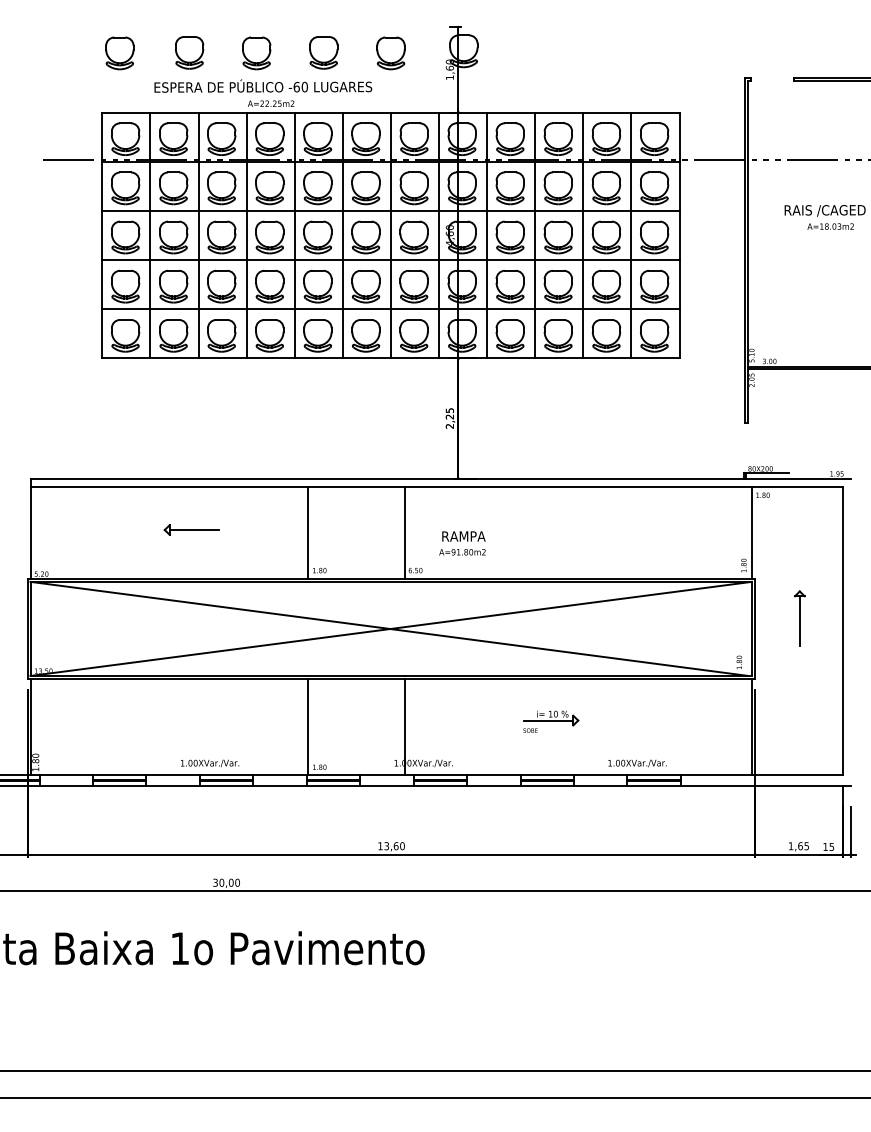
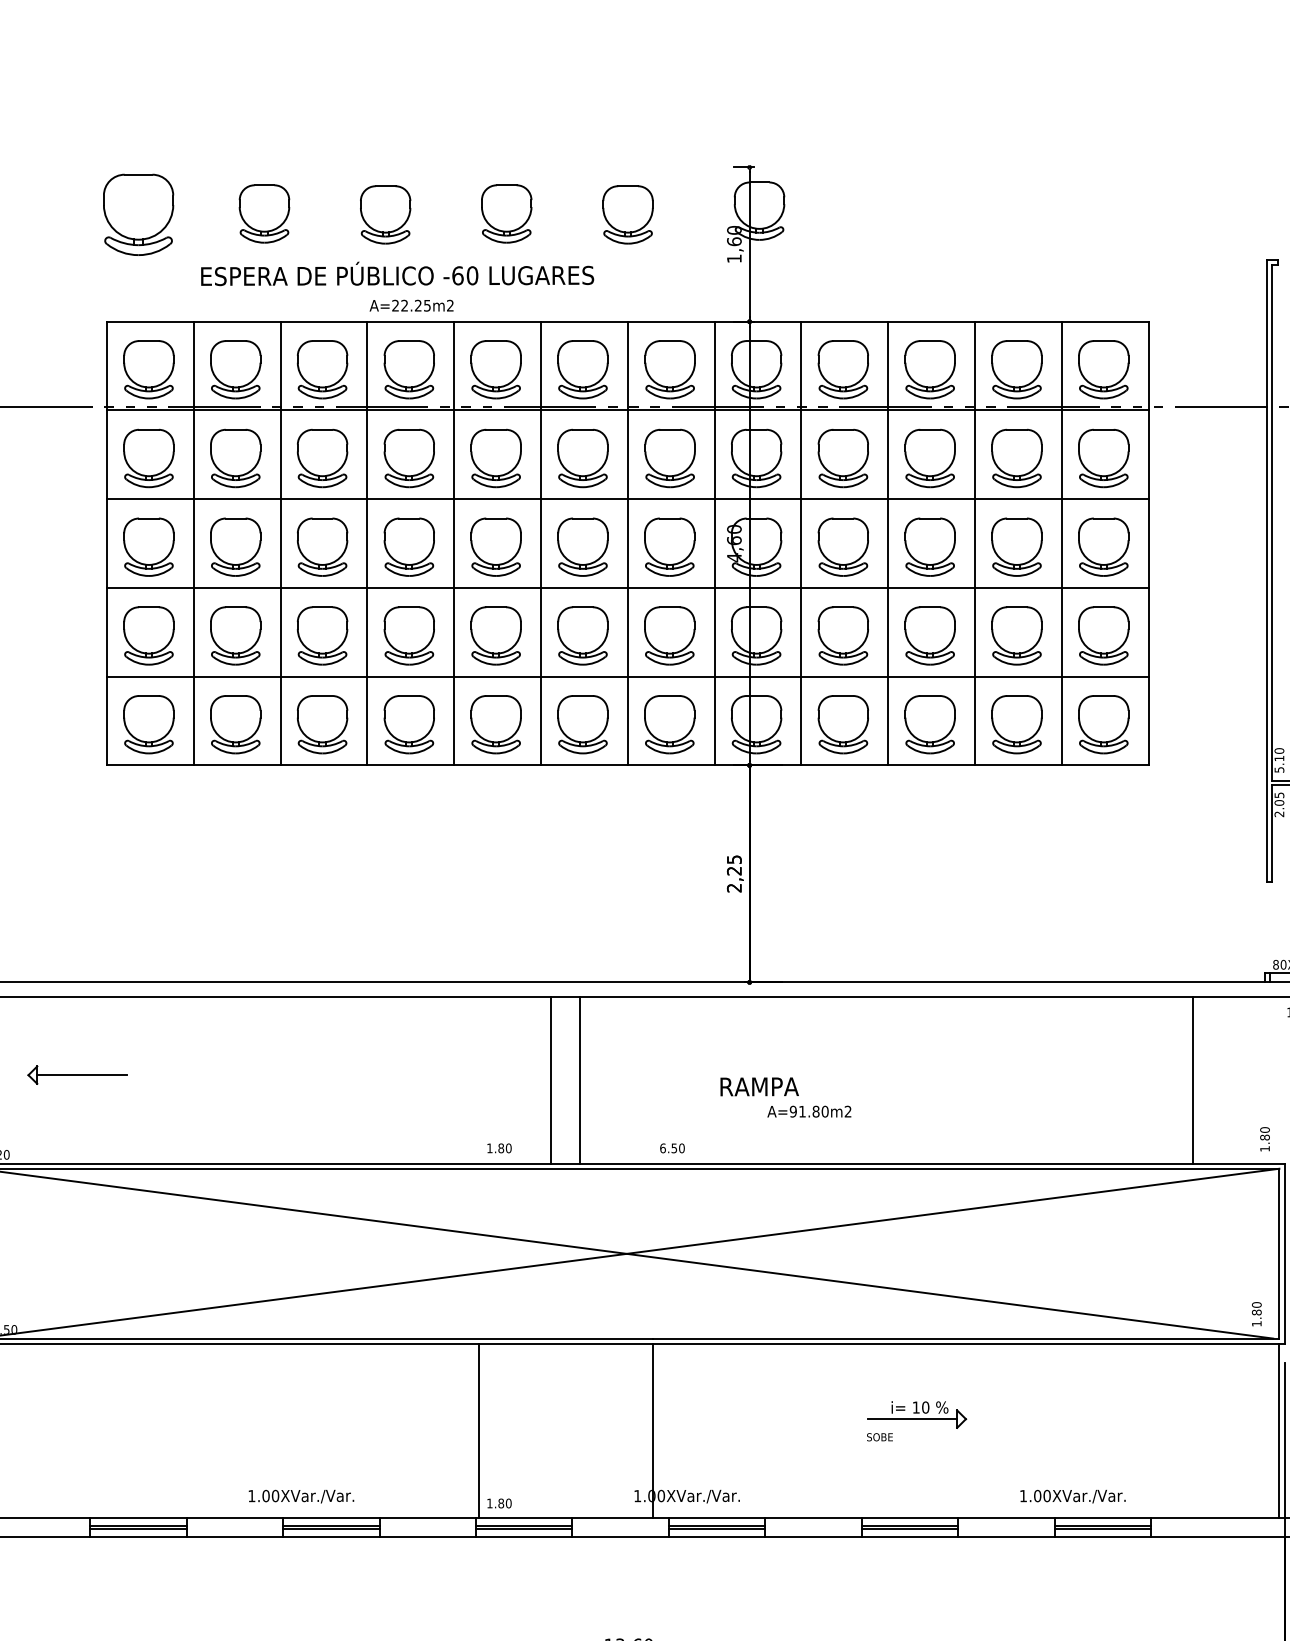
part: (119, 53) -> (137, 215), size x1.4
part: (191, 529) -> (76, 1074), moved
line: (308, 532) -> (551, 1079), moved
line: (404, 532) -> (580, 1079), moved
line: (751, 532) -> (1192, 1079), moved
text: (462, 552) -> (809, 1112), moved

